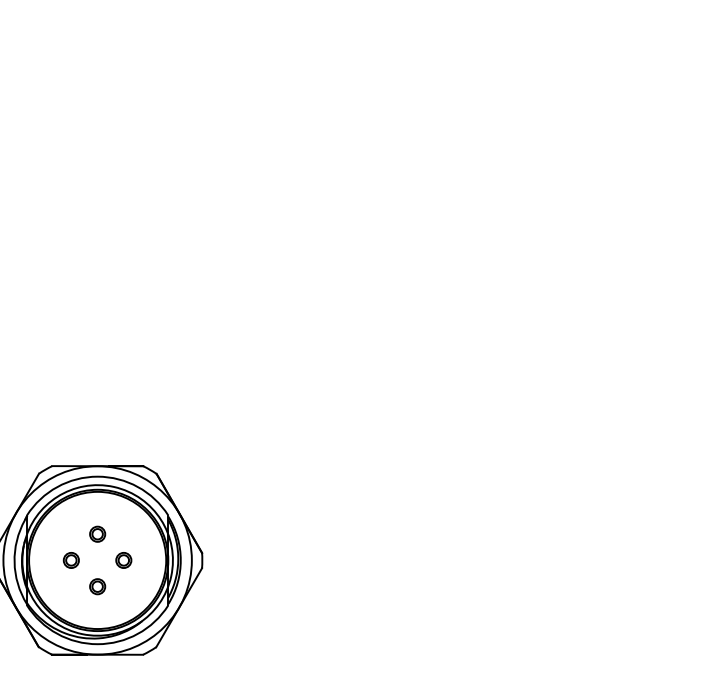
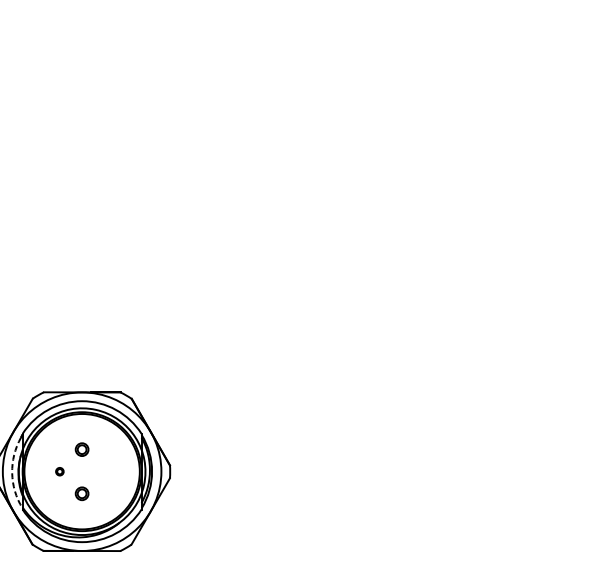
part: (70, 560) -> (59, 471), size x0.6
part: (123, 560) -> (103, 471), removed
arc: (14, 562) -> (12, 473), solid -> dashed

